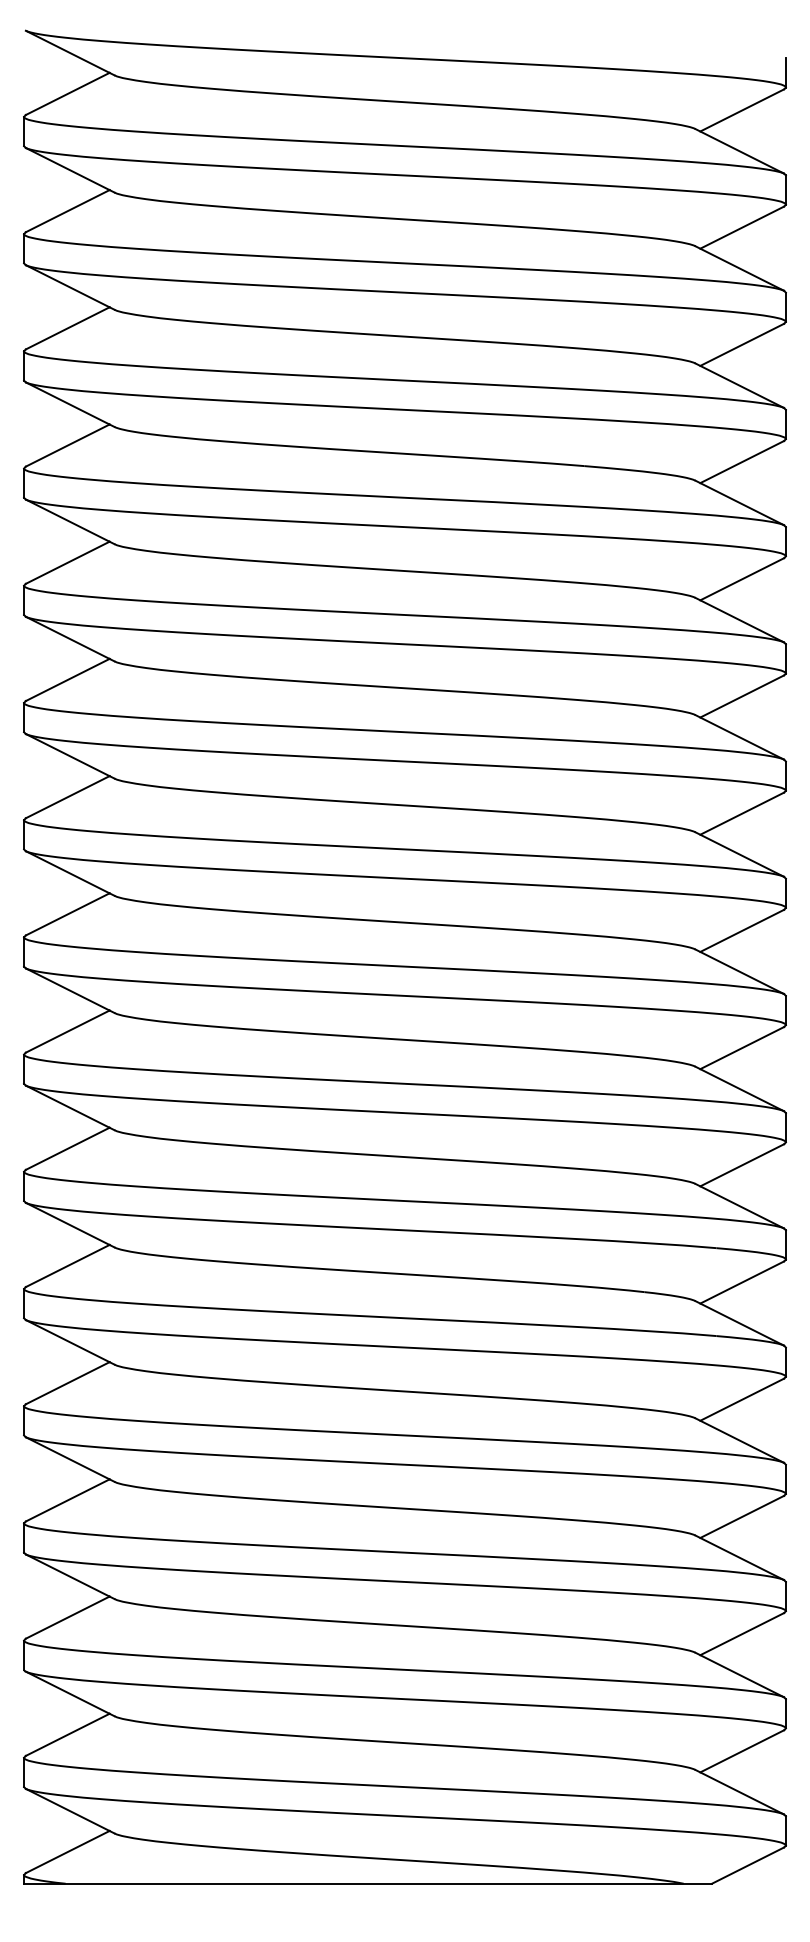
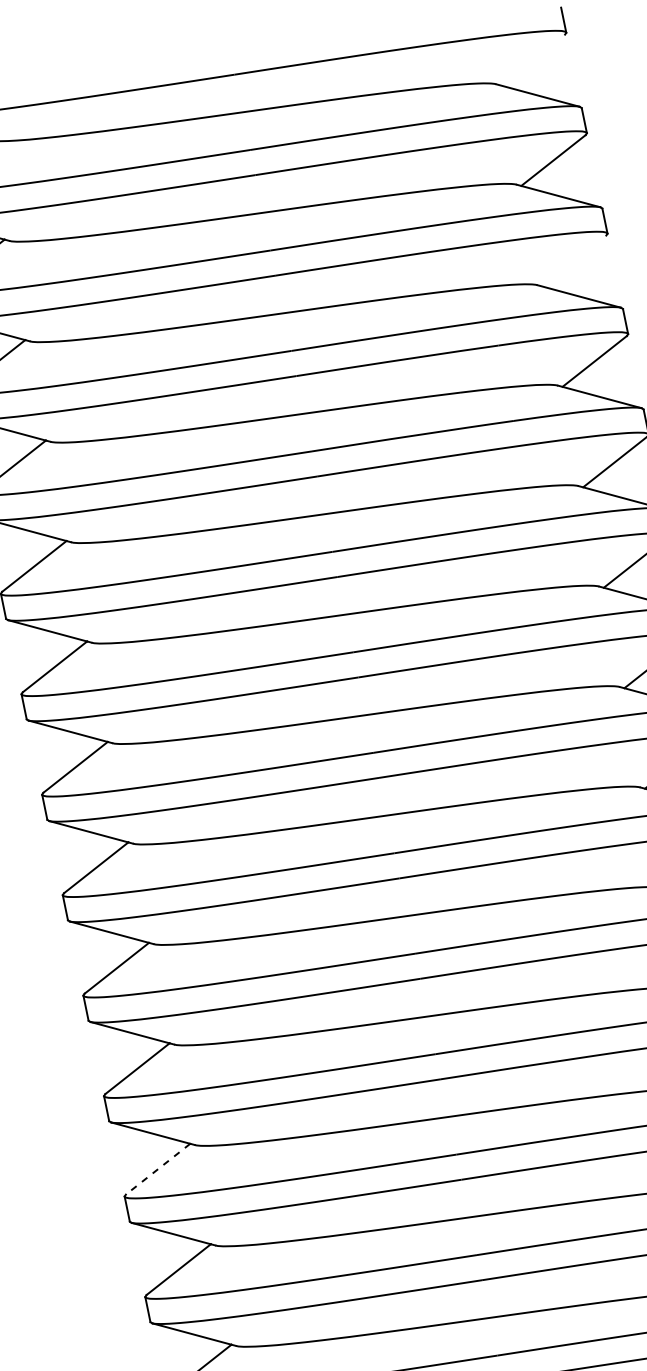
line: (742, 110) -> (533, 60), removed
line: (742, 344) -> (574, 260), removed
line: (67, 1266) -> (157, 1169), solid -> dashed

